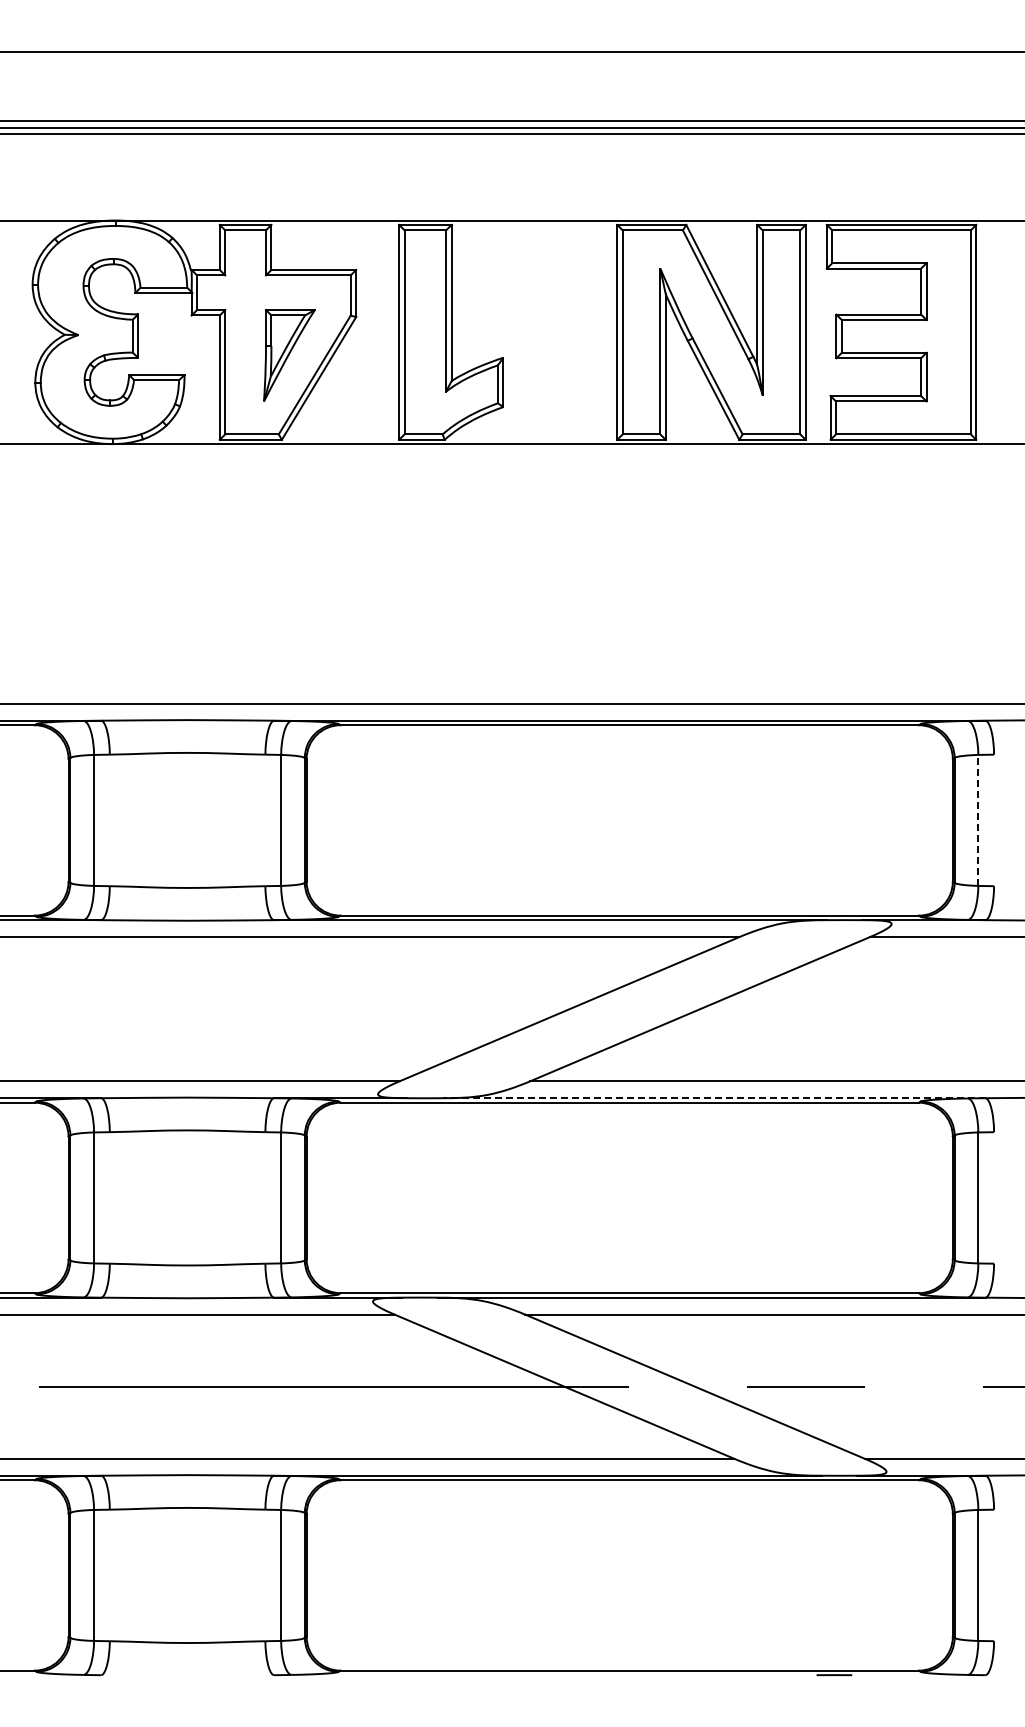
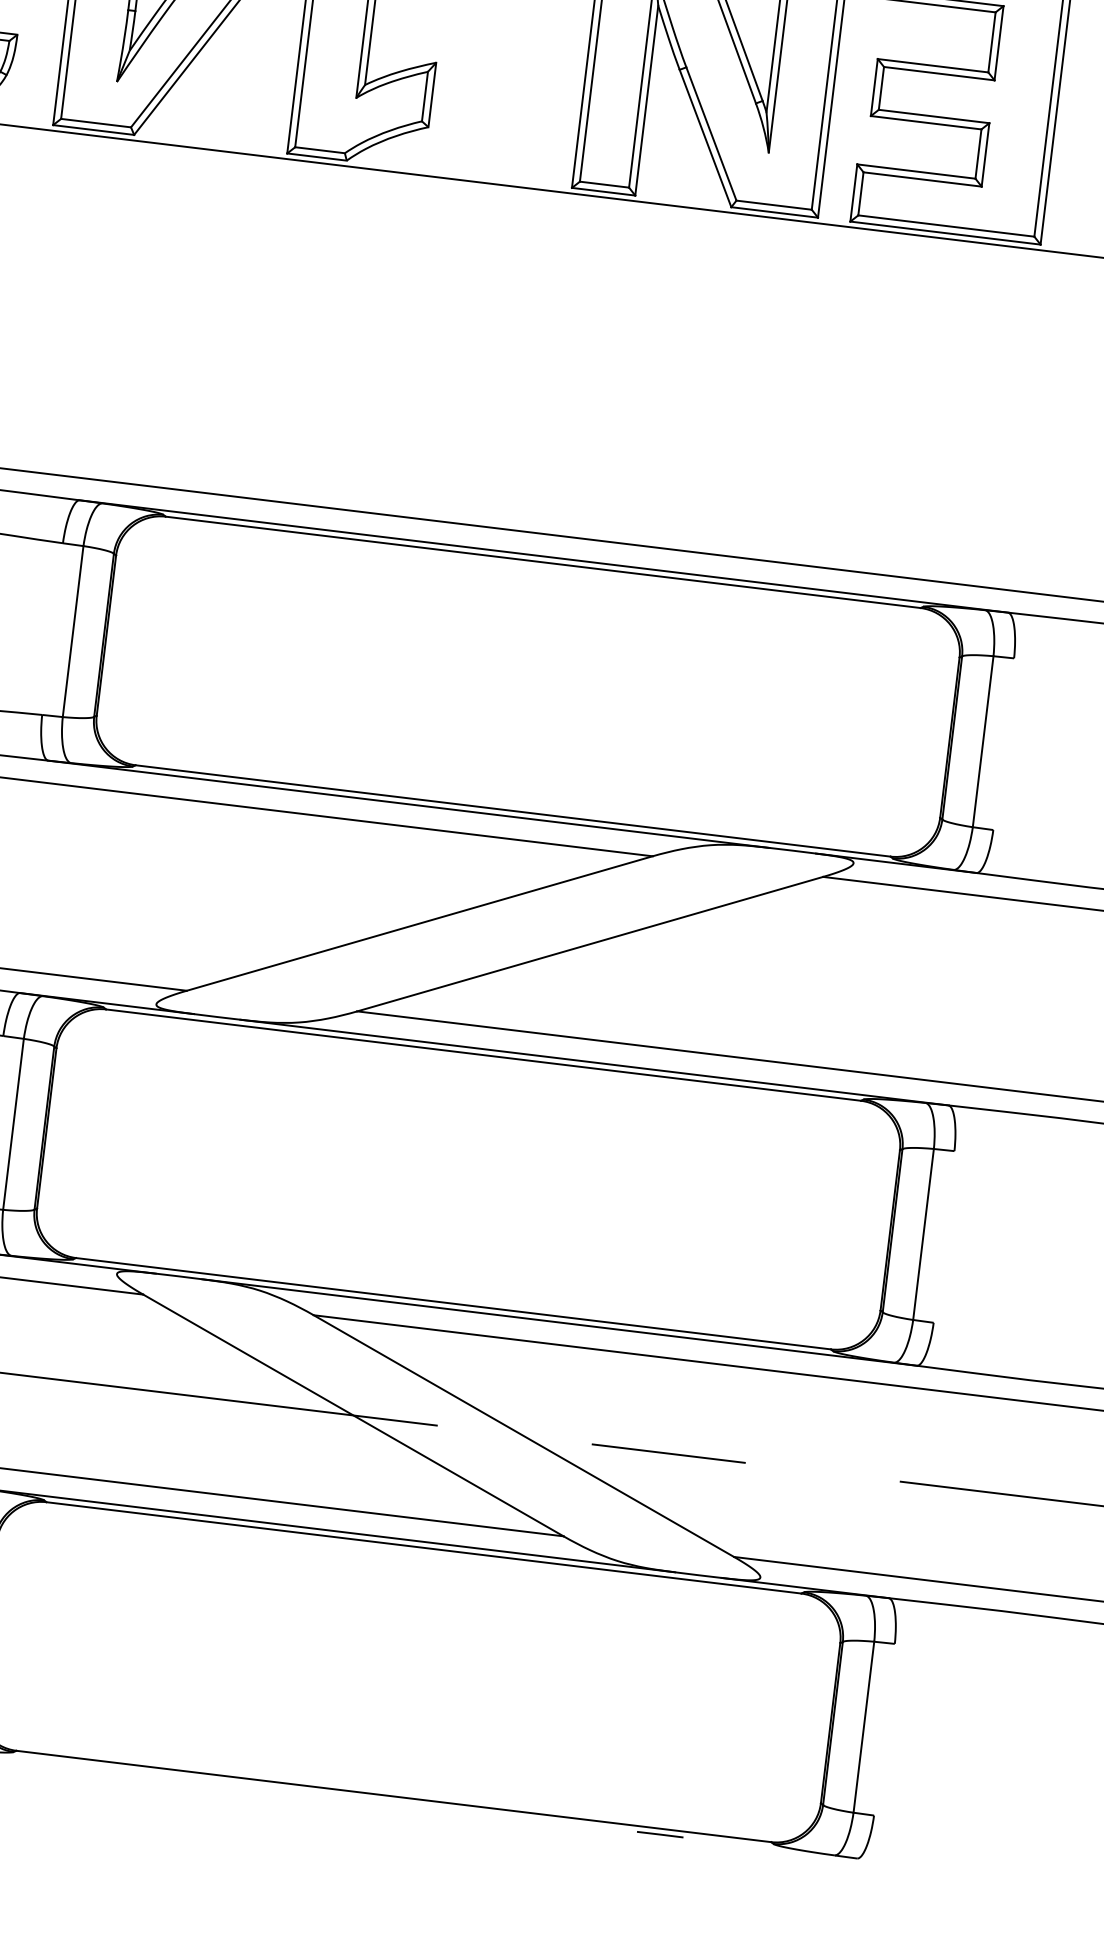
line: (978, 820) -> (983, 741), dashed -> solid
line: (713, 1098) -> (593, 1062), dashed -> solid

